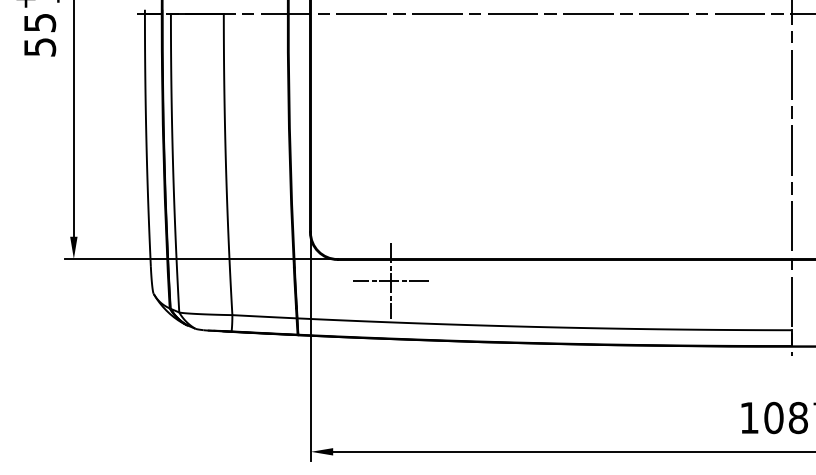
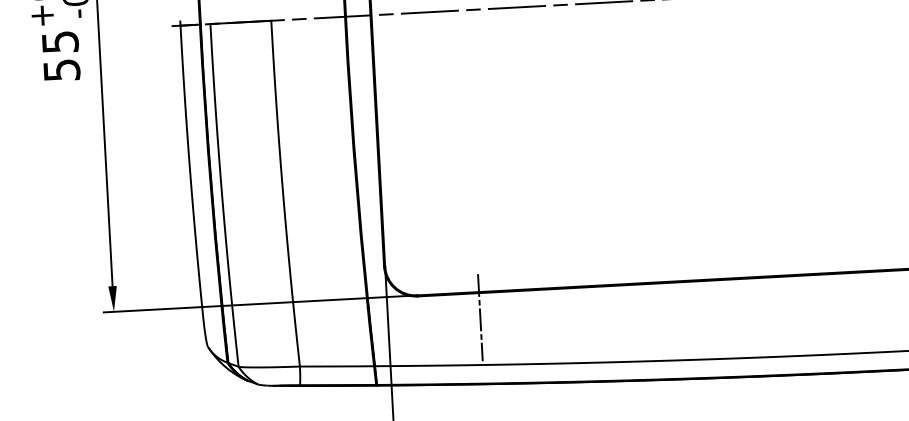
line: (390, 281) -> (479, 317), removed

